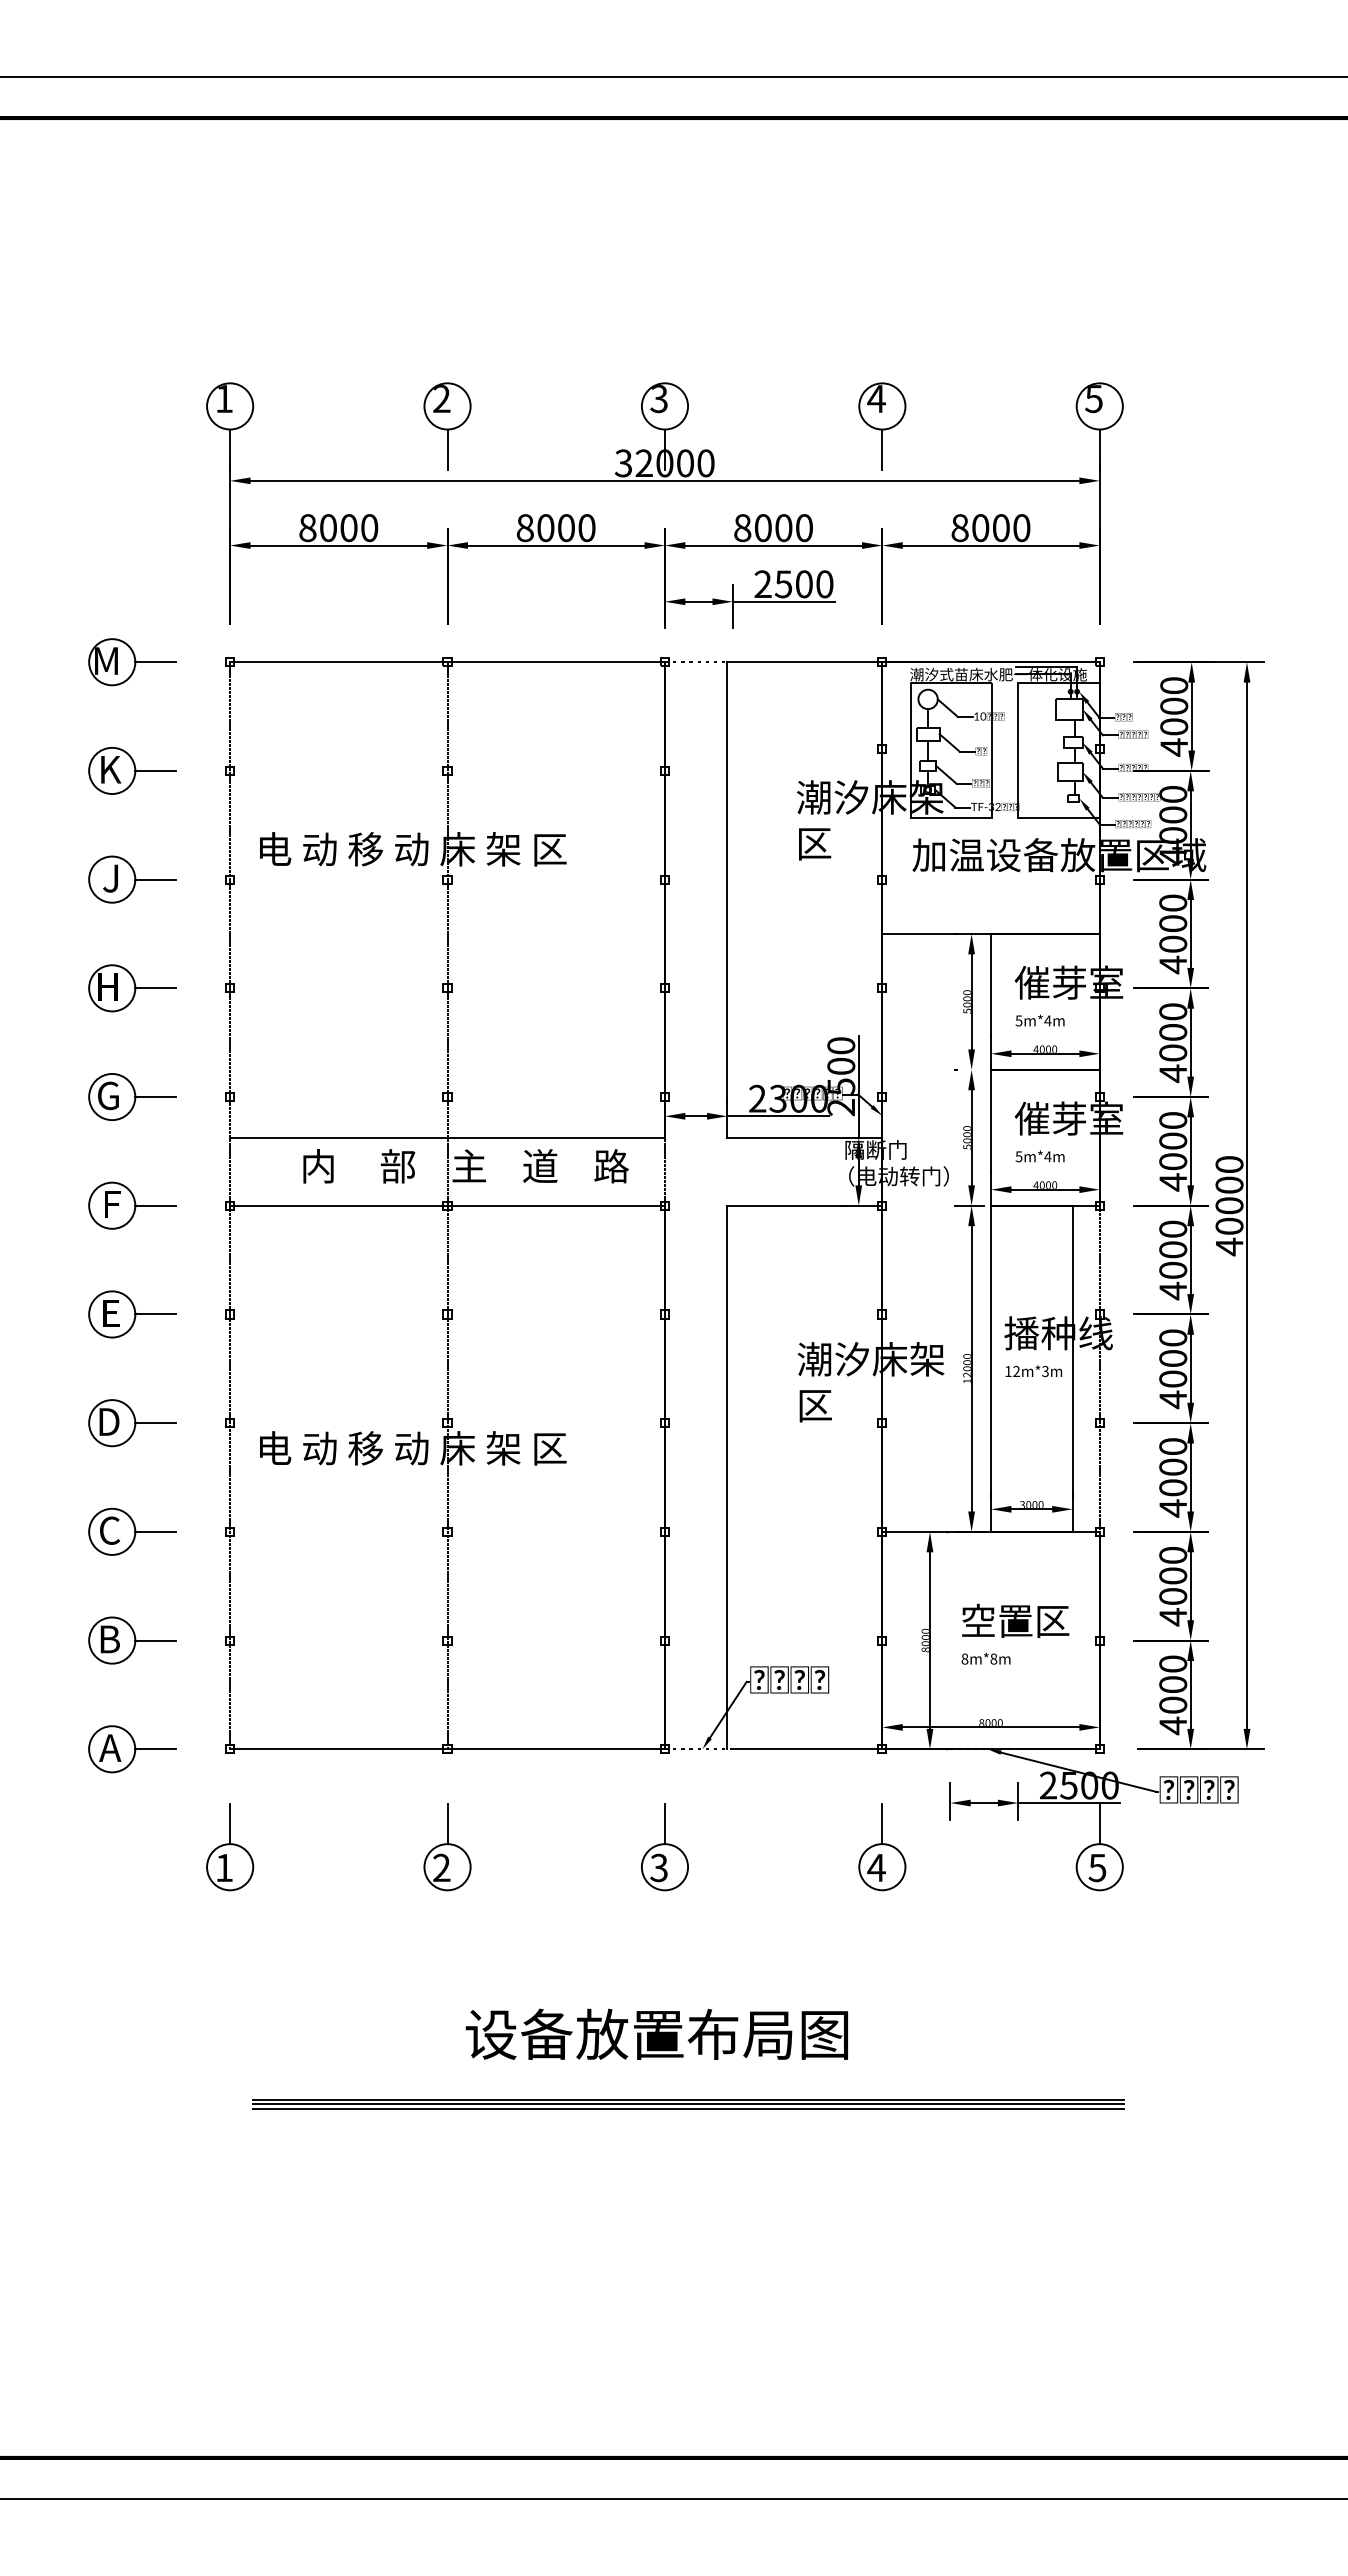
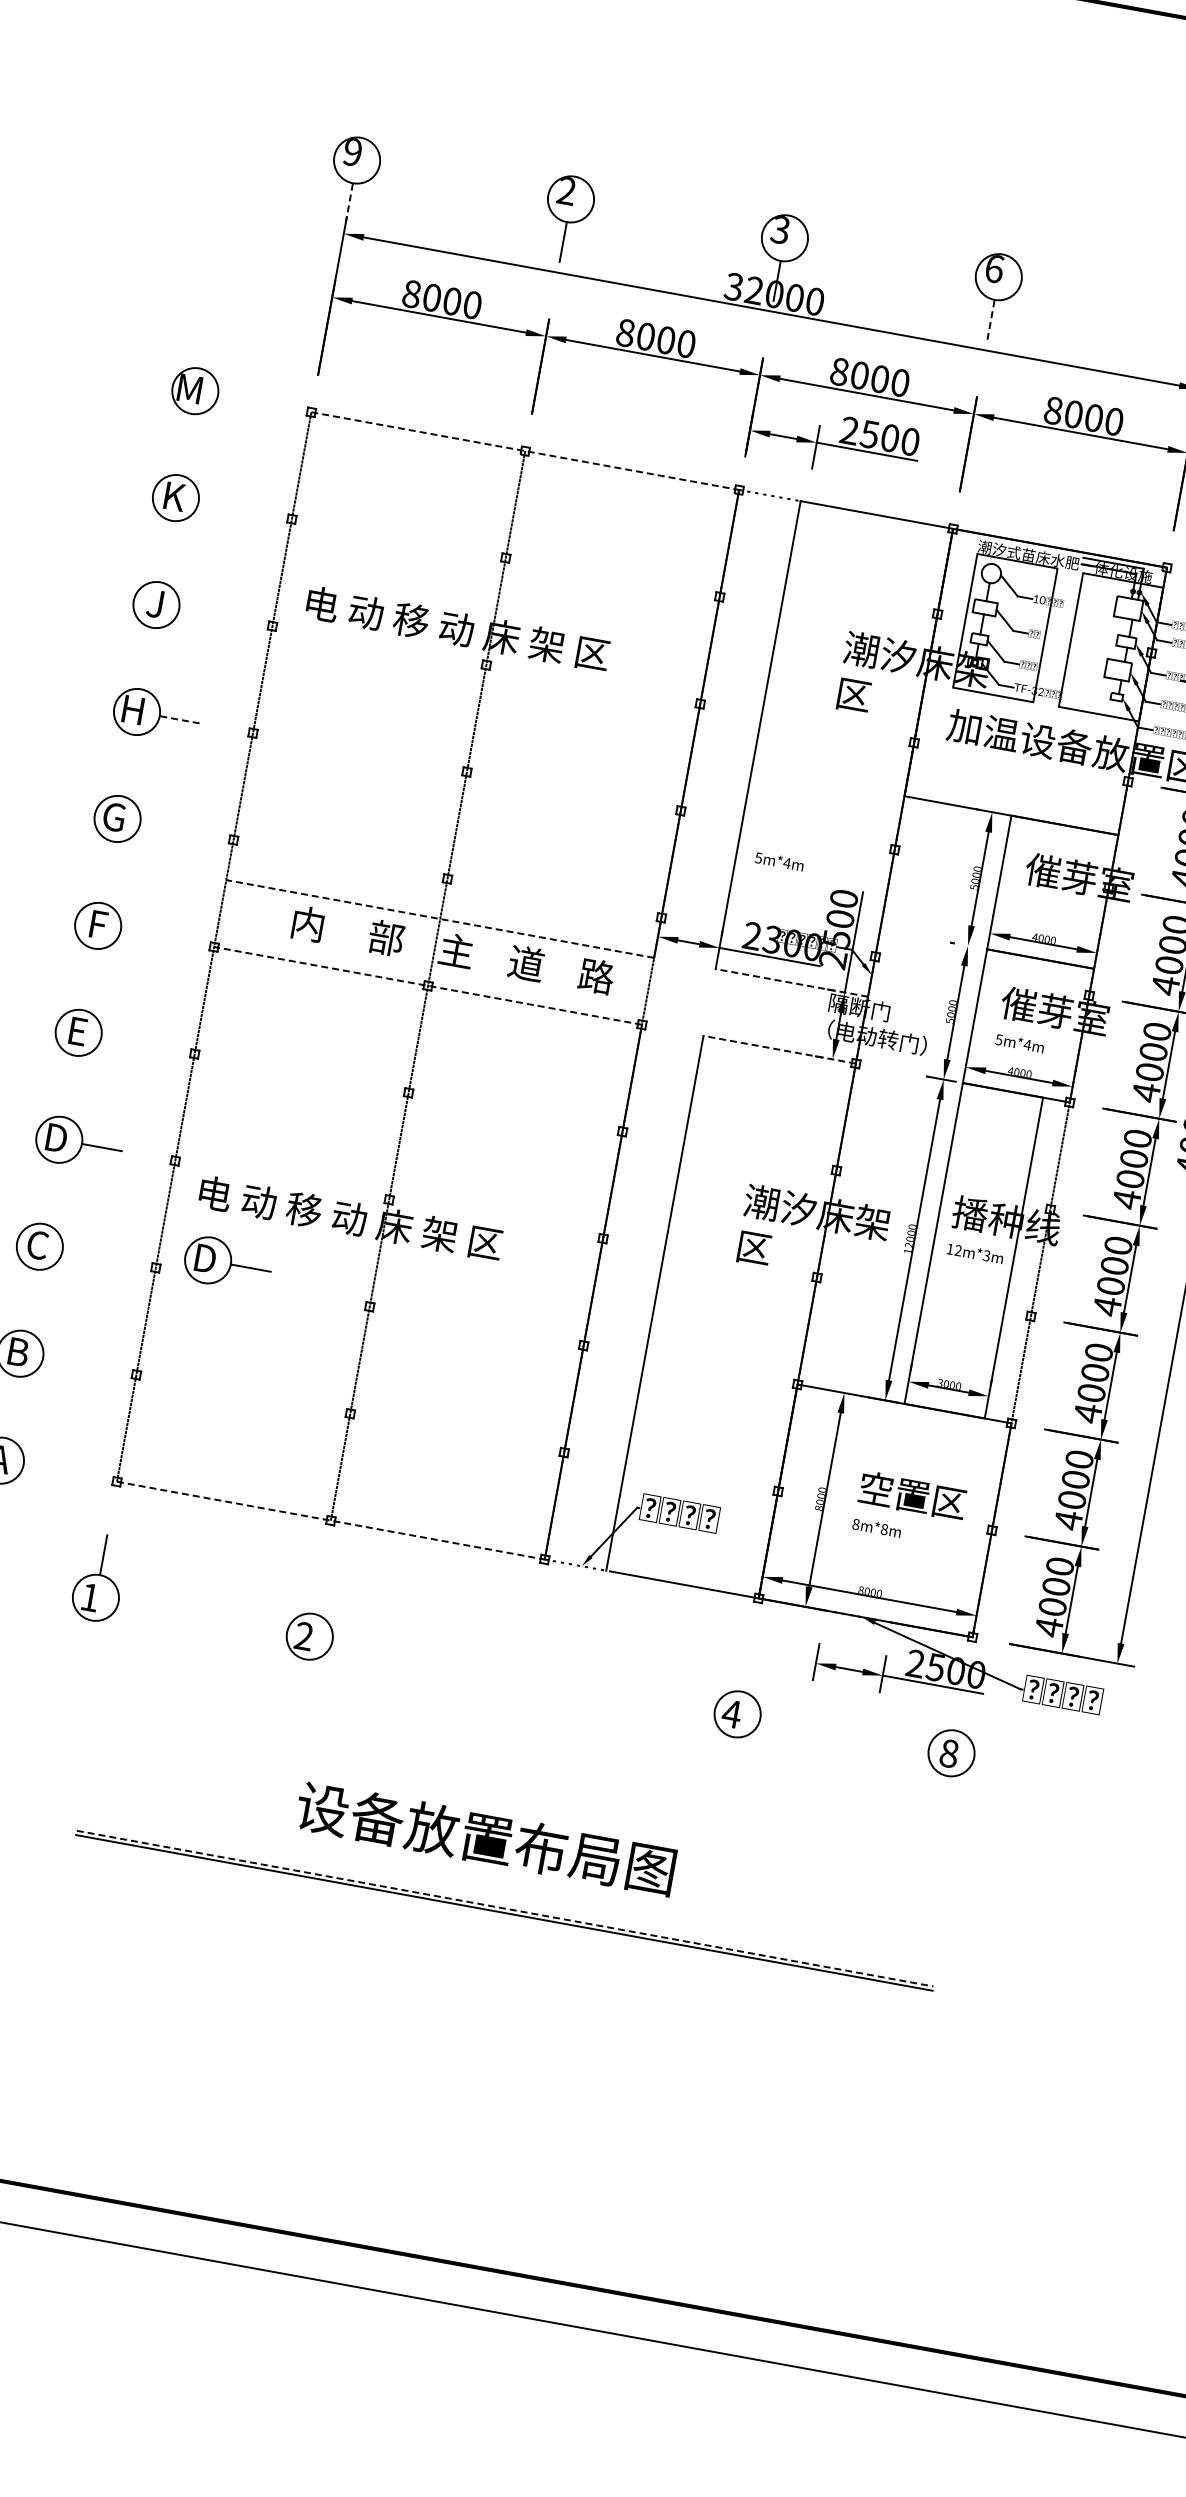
text: (223, 399) -> (351, 152), 1 -> 9
text: (876, 399) -> (994, 269), 4 -> 6
line: (230, 449) -> (349, 202), solid -> dashed
line: (882, 449) -> (991, 319), solid -> dashed
line: (155, 662) -> (237, 399), removed
line: (448, 662) -> (526, 451), solid -> dashed
line: (155, 770) -> (218, 505), removed
line: (155, 879) -> (199, 612), removed
line: (155, 988) -> (179, 719), solid -> dashed
text: (1039, 1020) -> (778, 861), moved
line: (155, 1097) -> (160, 827), removed
line: (447, 1137) -> (440, 918), solid -> dashed
line: (804, 1137) -> (791, 982), solid -> dashed
line: (155, 1205) -> (140, 933), removed
line: (447, 1205) -> (428, 985), solid -> dashed
line: (804, 1205) -> (779, 1049), solid -> dashed
line: (155, 1314) -> (121, 1040), removed
part: (300, 1515) -> (228, 1264), added
line: (155, 1531) -> (82, 1254), removed
line: (155, 1640) -> (63, 1361), removed
line: (155, 1749) -> (43, 1468), removed
line: (448, 1749) -> (331, 1521), solid -> dashed
line: (447, 1823) -> (317, 1593), removed
line: (882, 1823) -> (745, 1671), removed
line: (1099, 1823) -> (959, 1710), removed
part: (664, 1847) -> (526, 1656), removed
text: (1097, 1867) -> (949, 1753), 5 -> 8
line: (688, 2099) -> (505, 1908), solid -> dashed
line: (688, 2108) -> (503, 1917), removed

